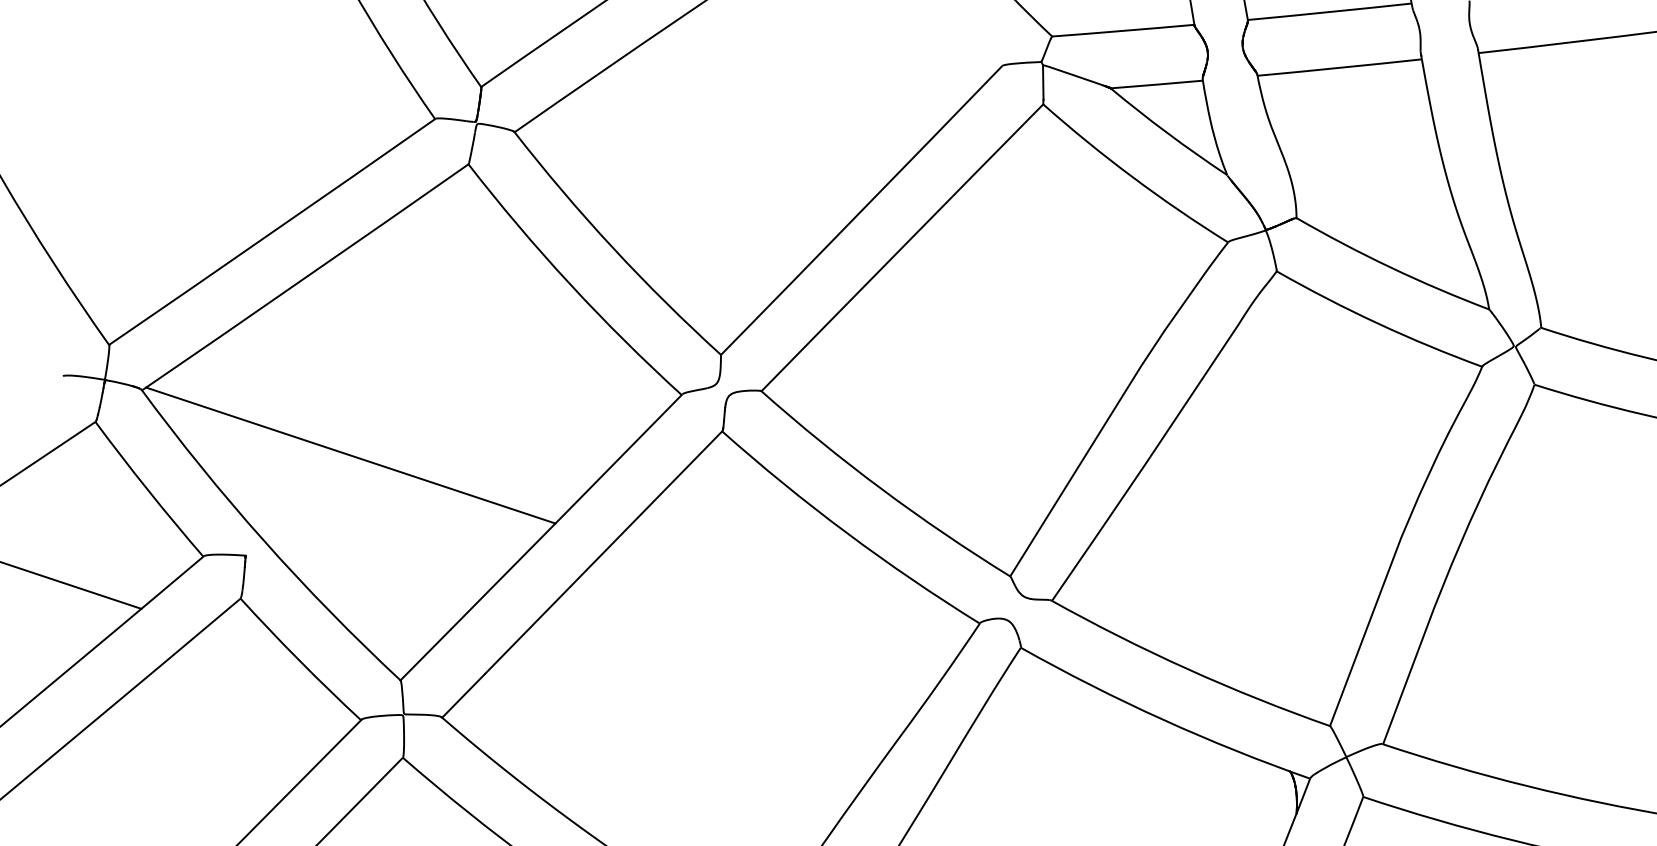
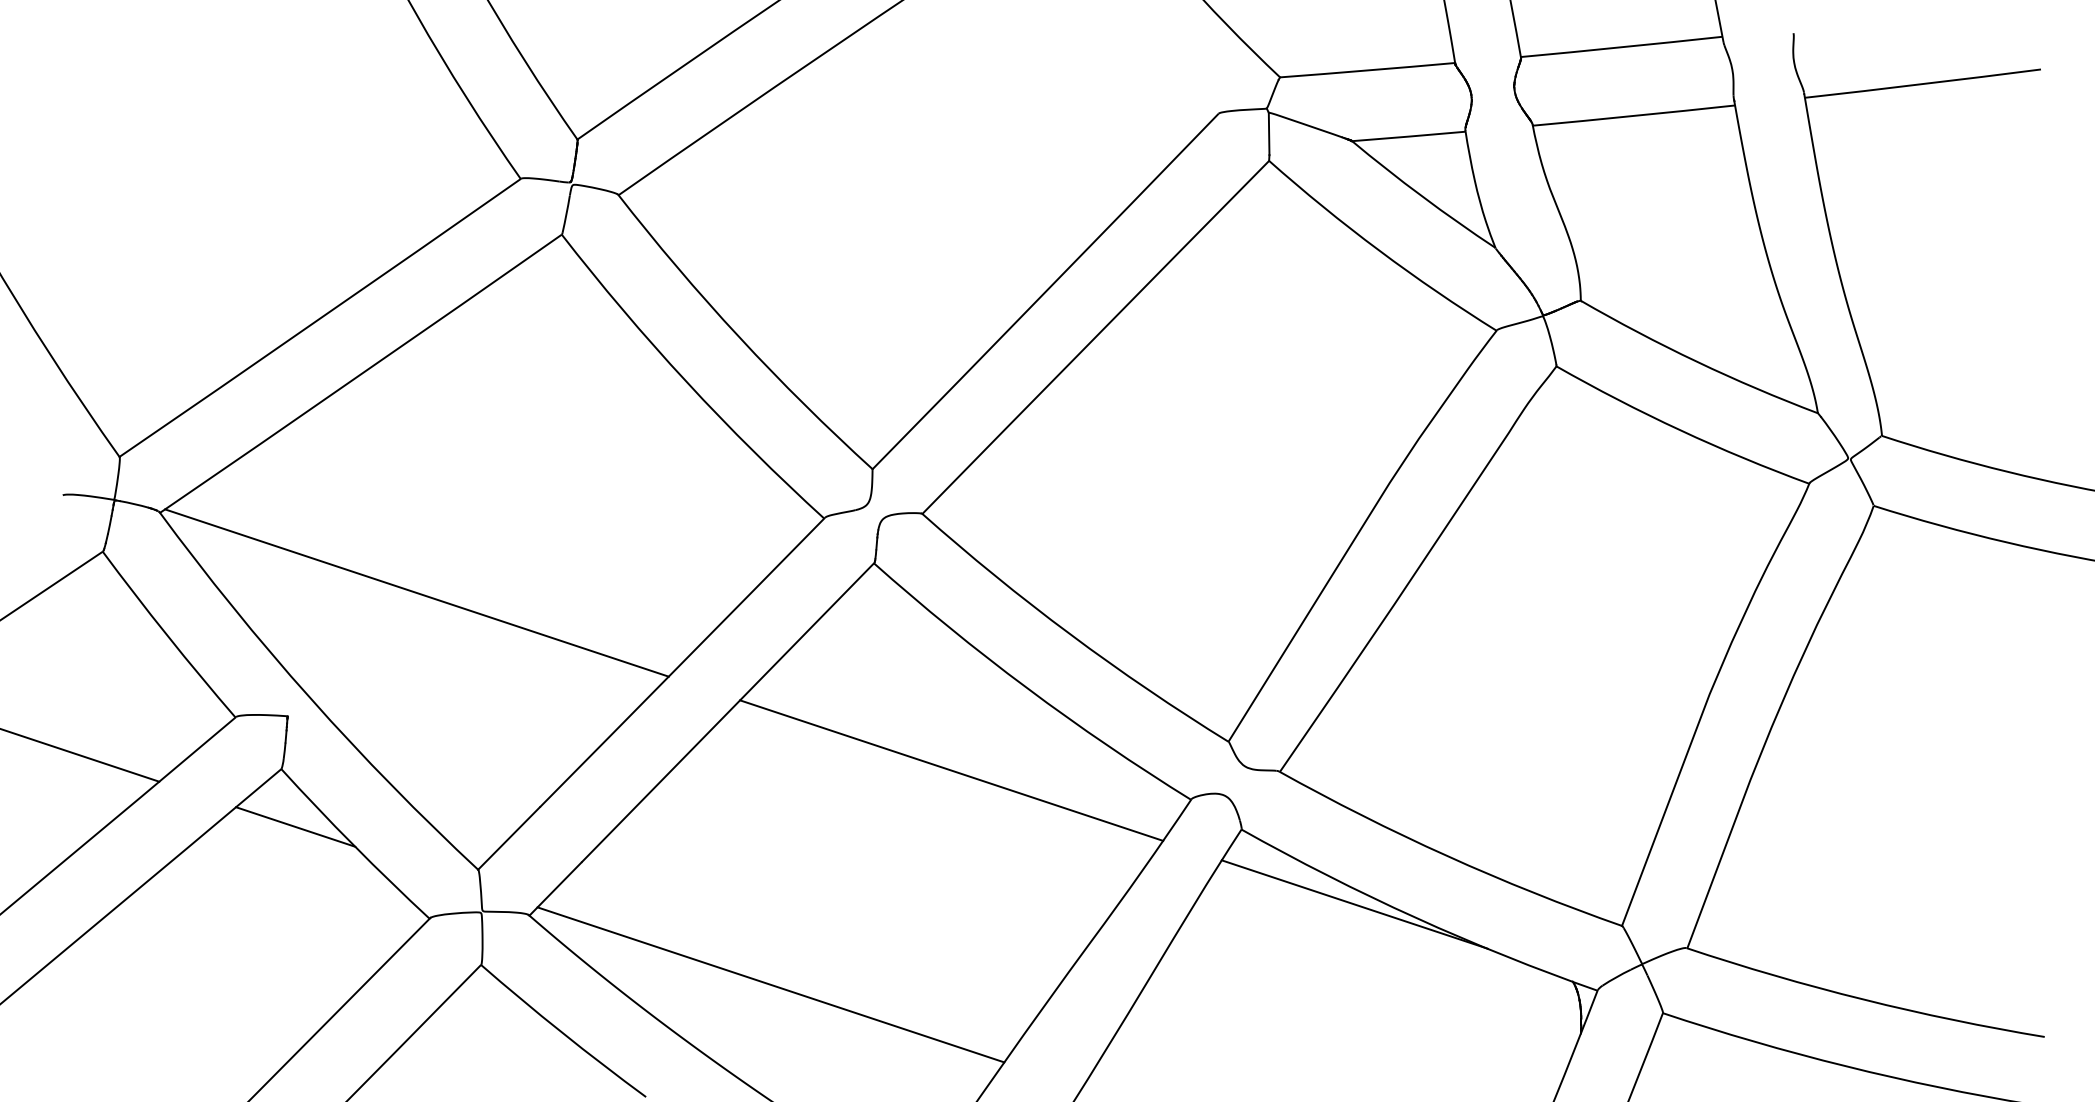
line: (785, 599) -> (951, 770), added
line: (252, 645) -> (295, 826), added
line: (1112, 708) -> (1354, 904), added
line: (638, 773) -> (770, 984), added

